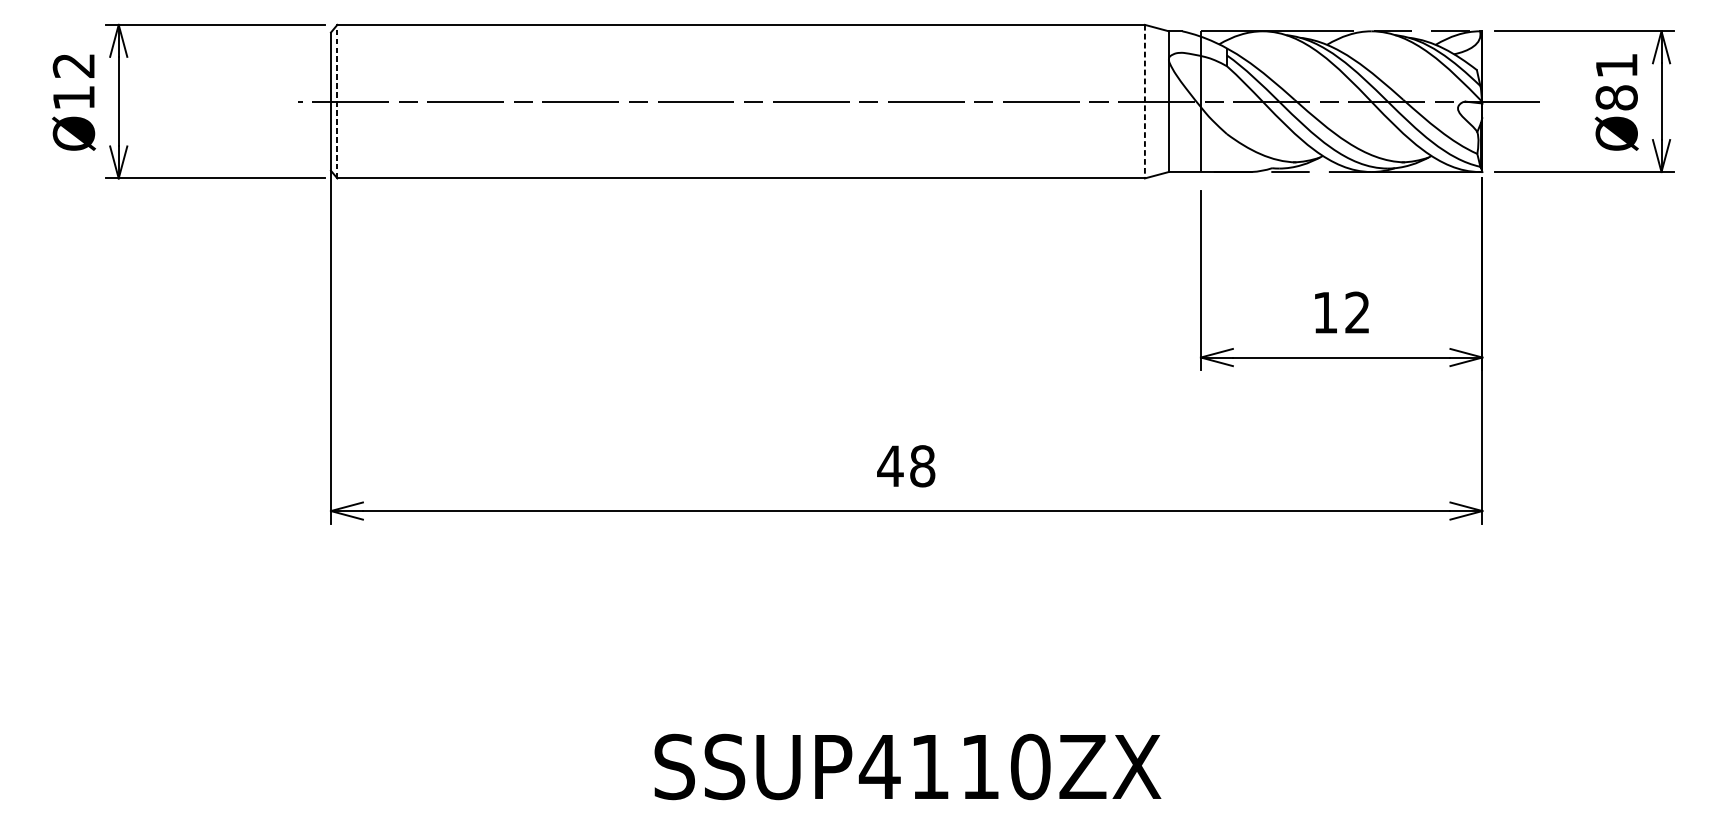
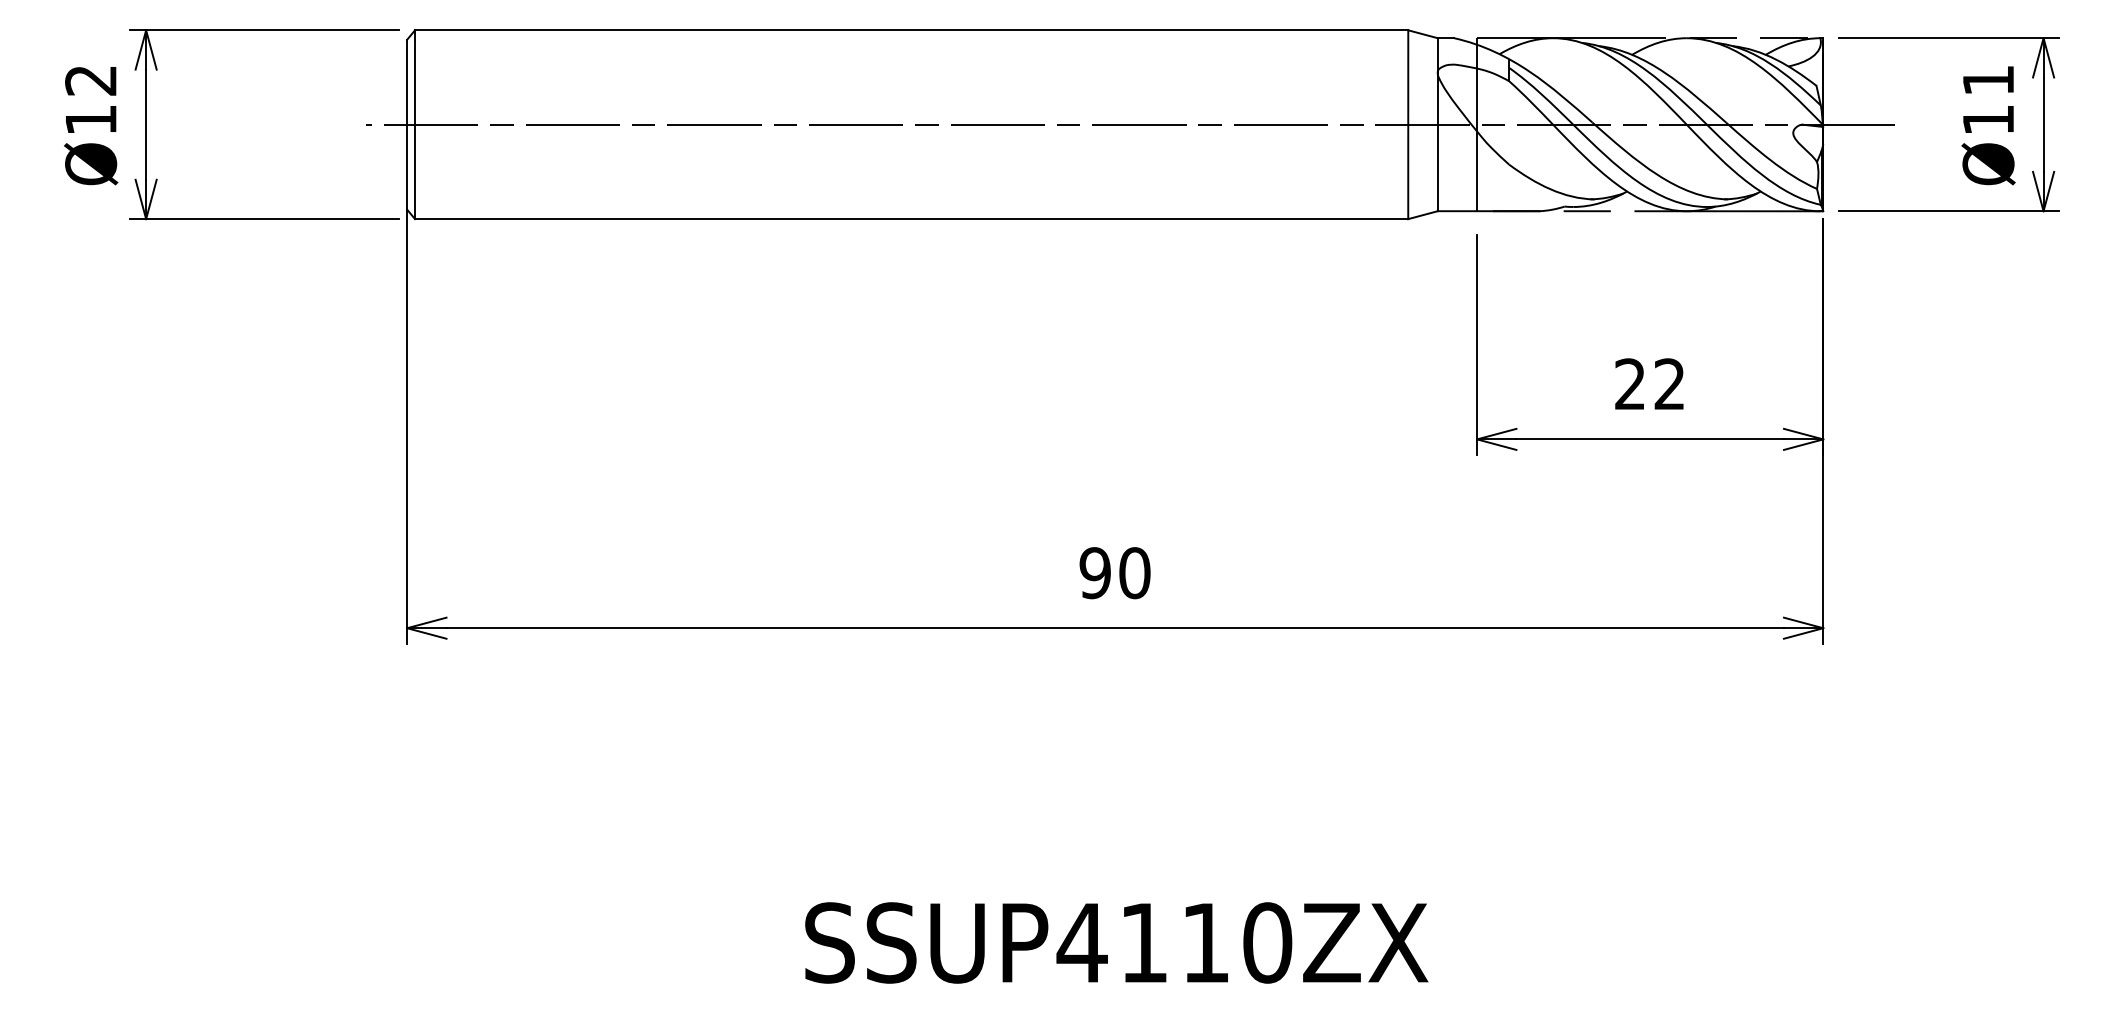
text: (1616, 97) -> (1988, 119), Ø81 -> Ø11
line: (337, 101) -> (415, 124), dashed -> solid
line: (1145, 102) -> (1408, 125), dashed -> solid
text: (1324, 312) -> (1629, 383), 12 -> 22
text: (906, 466) -> (1114, 573), 48 -> 90

